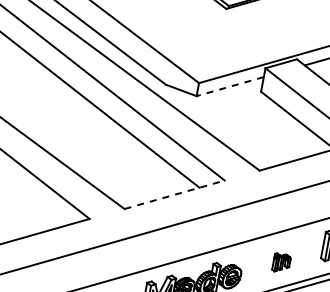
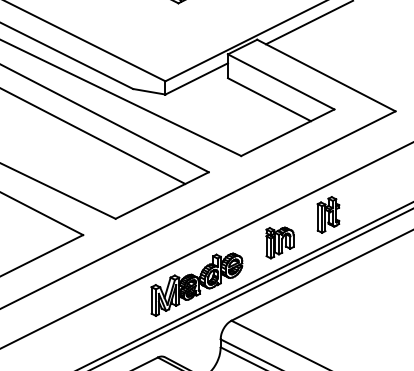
line: (230, 86) -> (196, 78), dashed -> solid
line: (174, 194) -> (162, 195), dashed -> solid
part: (281, 262) -> (279, 242), size x1.67

